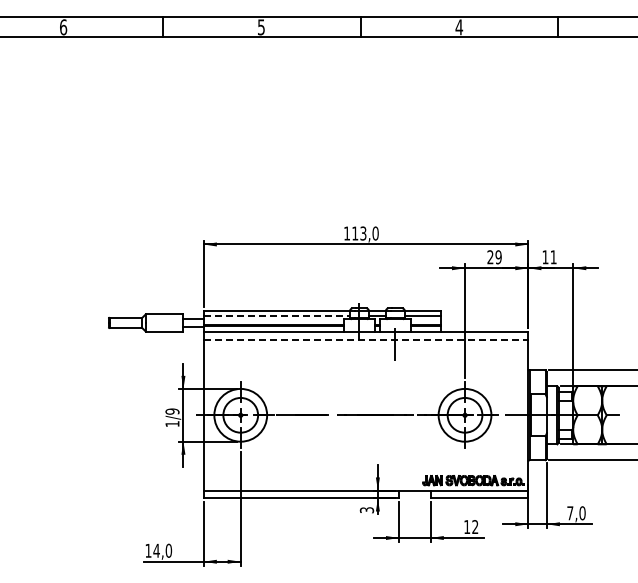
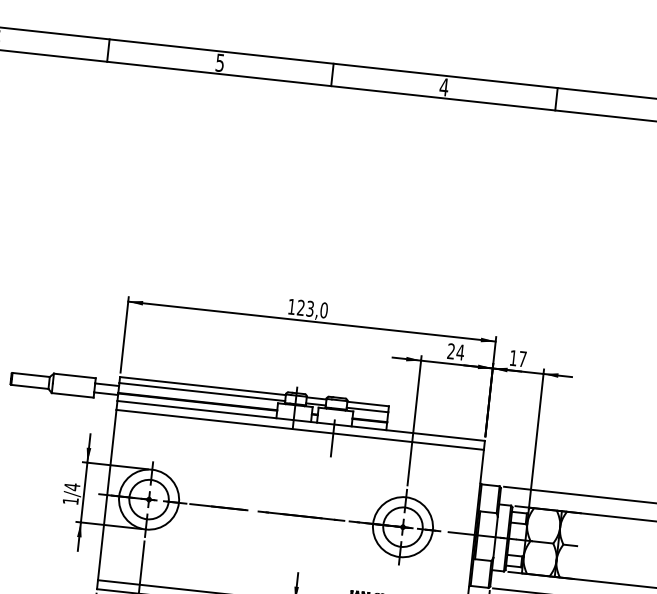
text: (355, 233) -> (301, 307), 113,0 -> 123,0
text: (498, 257) -> (460, 352), 29 -> 24
text: (553, 257) -> (522, 359), 11 -> 17
line: (277, 316) -> (202, 392), dashed -> solid
line: (366, 340) -> (300, 430), dashed -> solid
text: (172, 411) -> (72, 486), 1/9 -> 1/4

